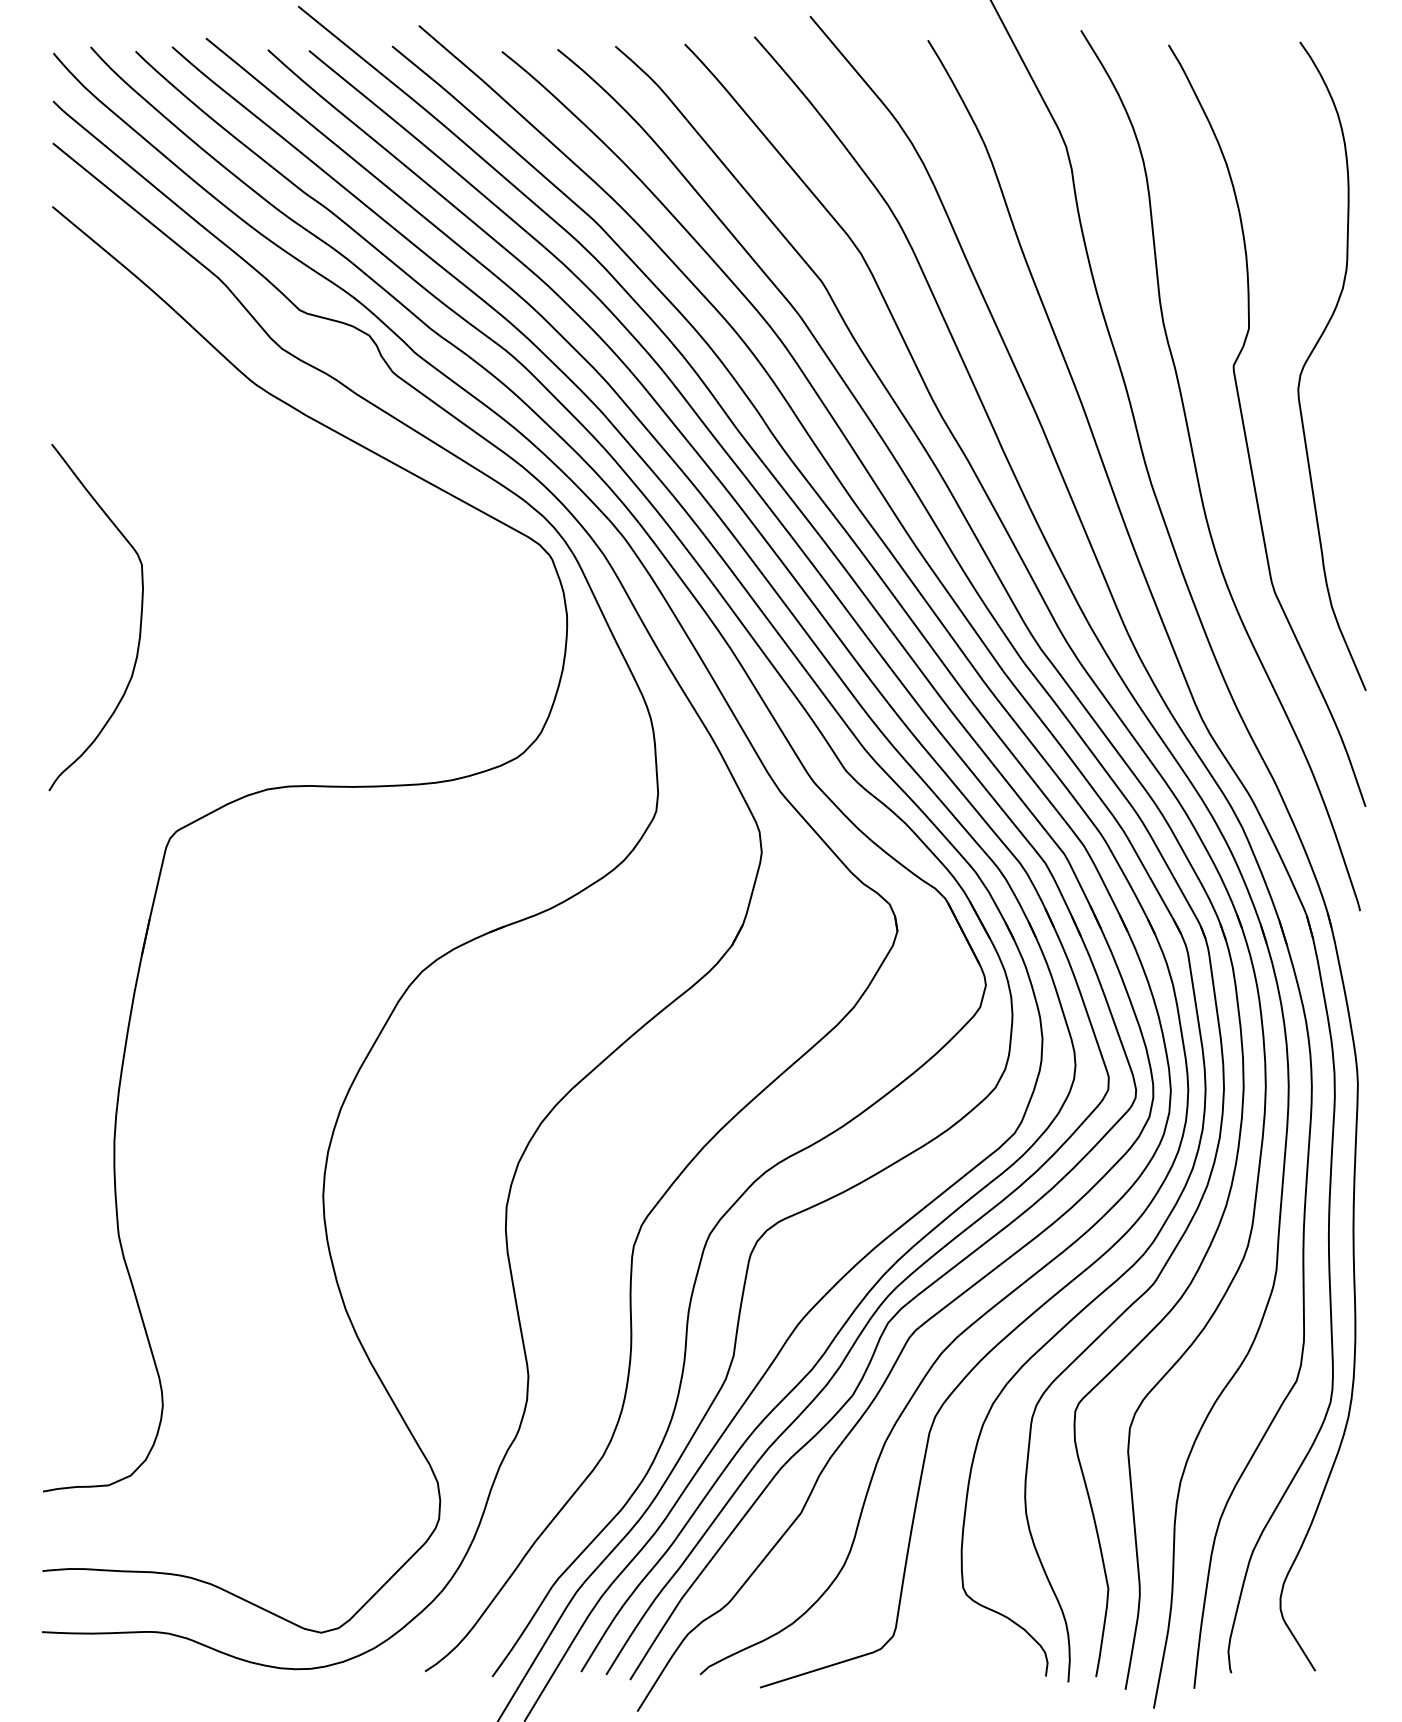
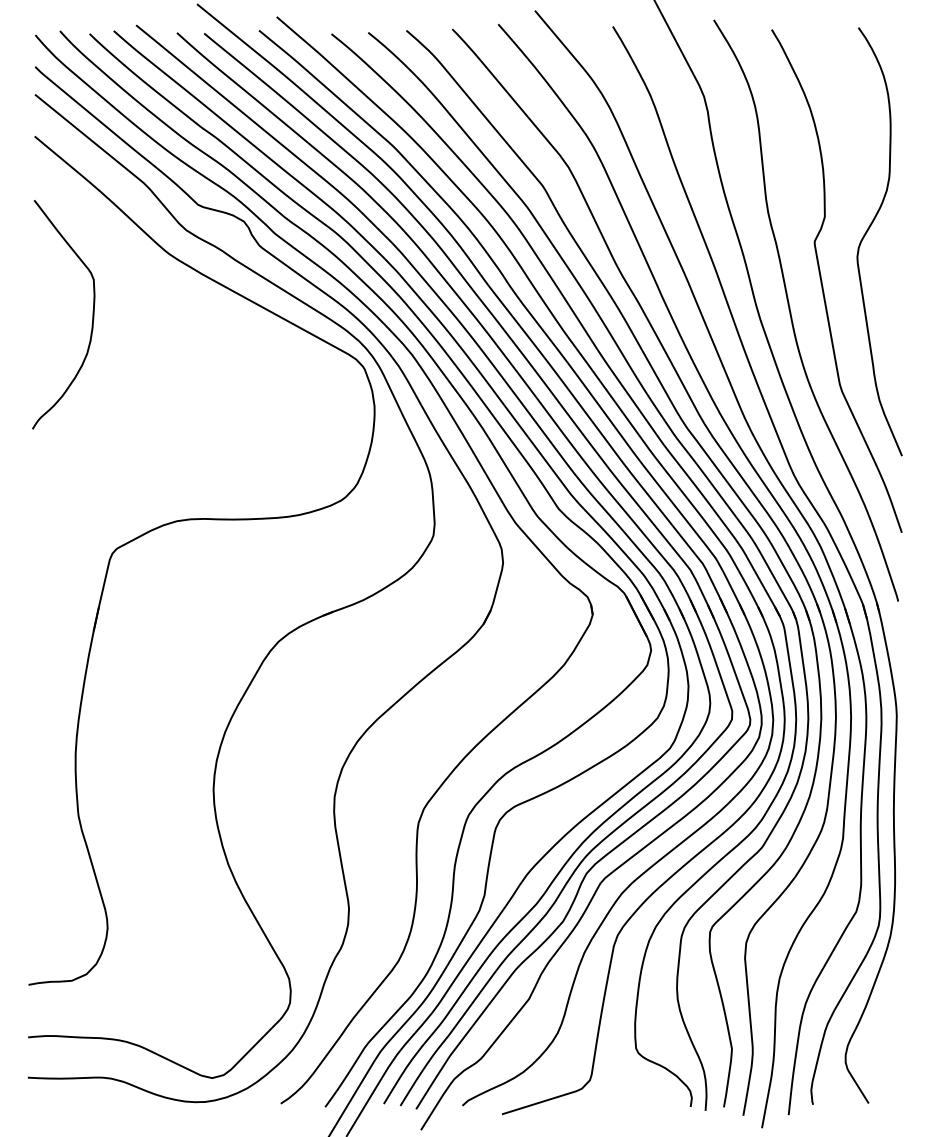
curve: (139, 617) -> (92, 314), moved

